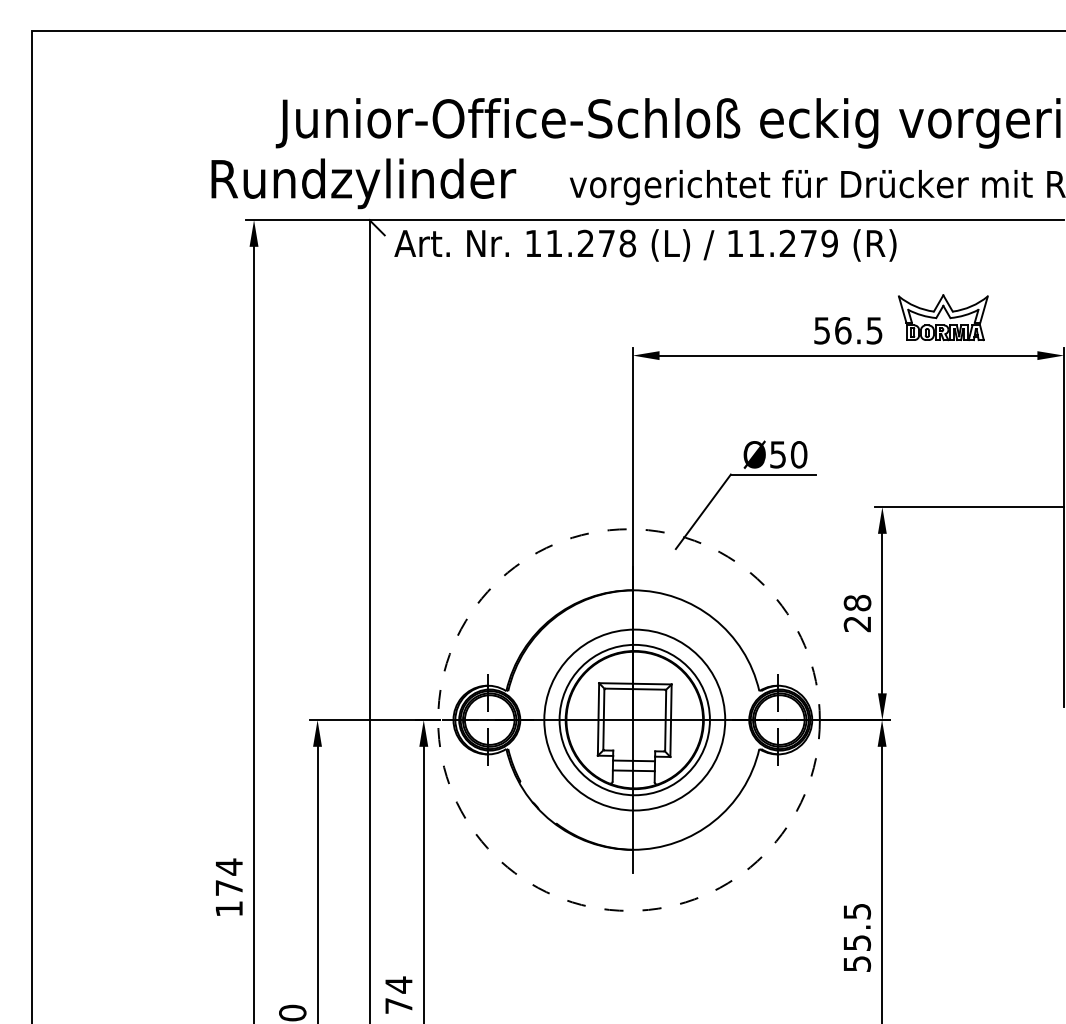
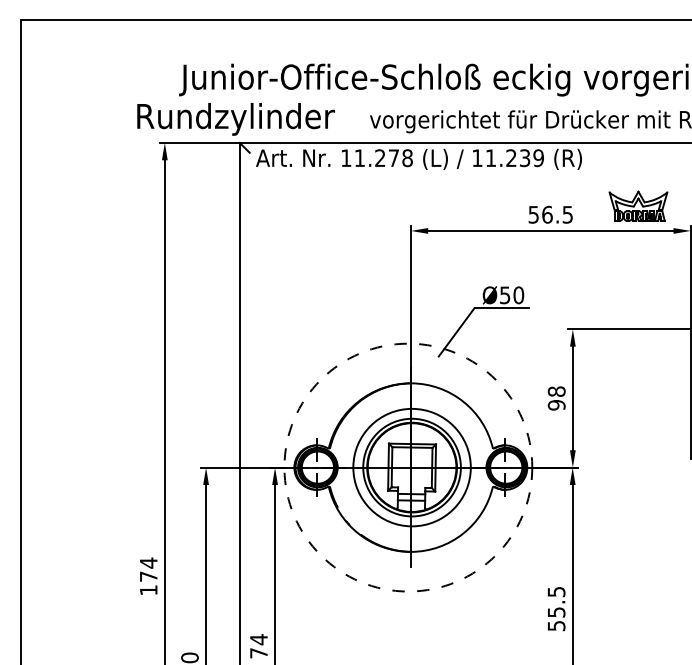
text: (809, 244) -> (525, 158), 11.279 -> 11.239
part: (943, 316) -> (638, 205), moved
text: (857, 624) -> (556, 405), 28 -> 98

